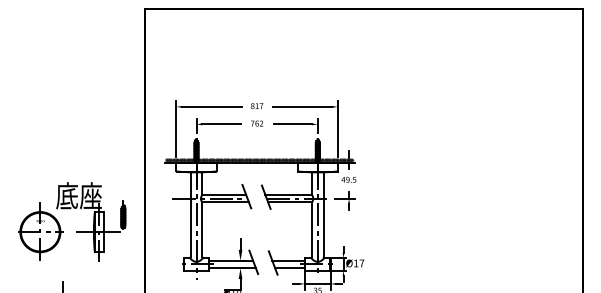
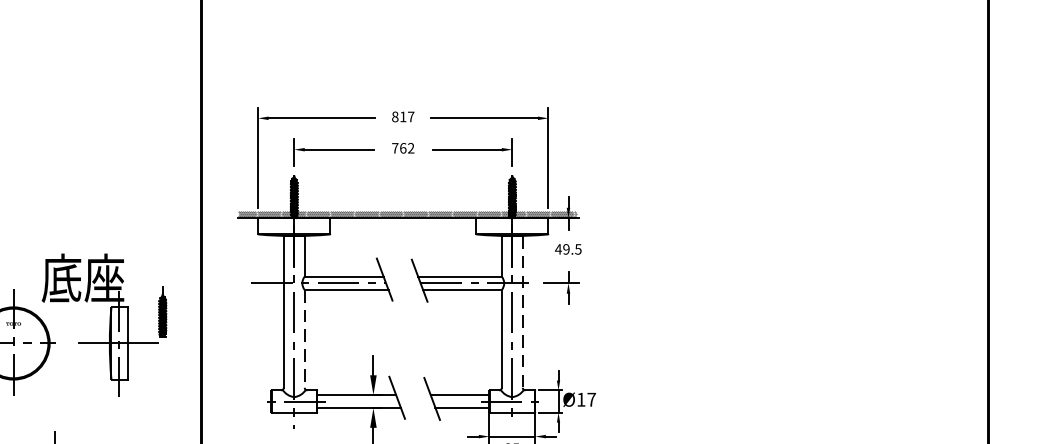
line: (323, 215) -> (522, 313), solid -> dashed
line: (202, 230) -> (305, 340), solid -> dashed

